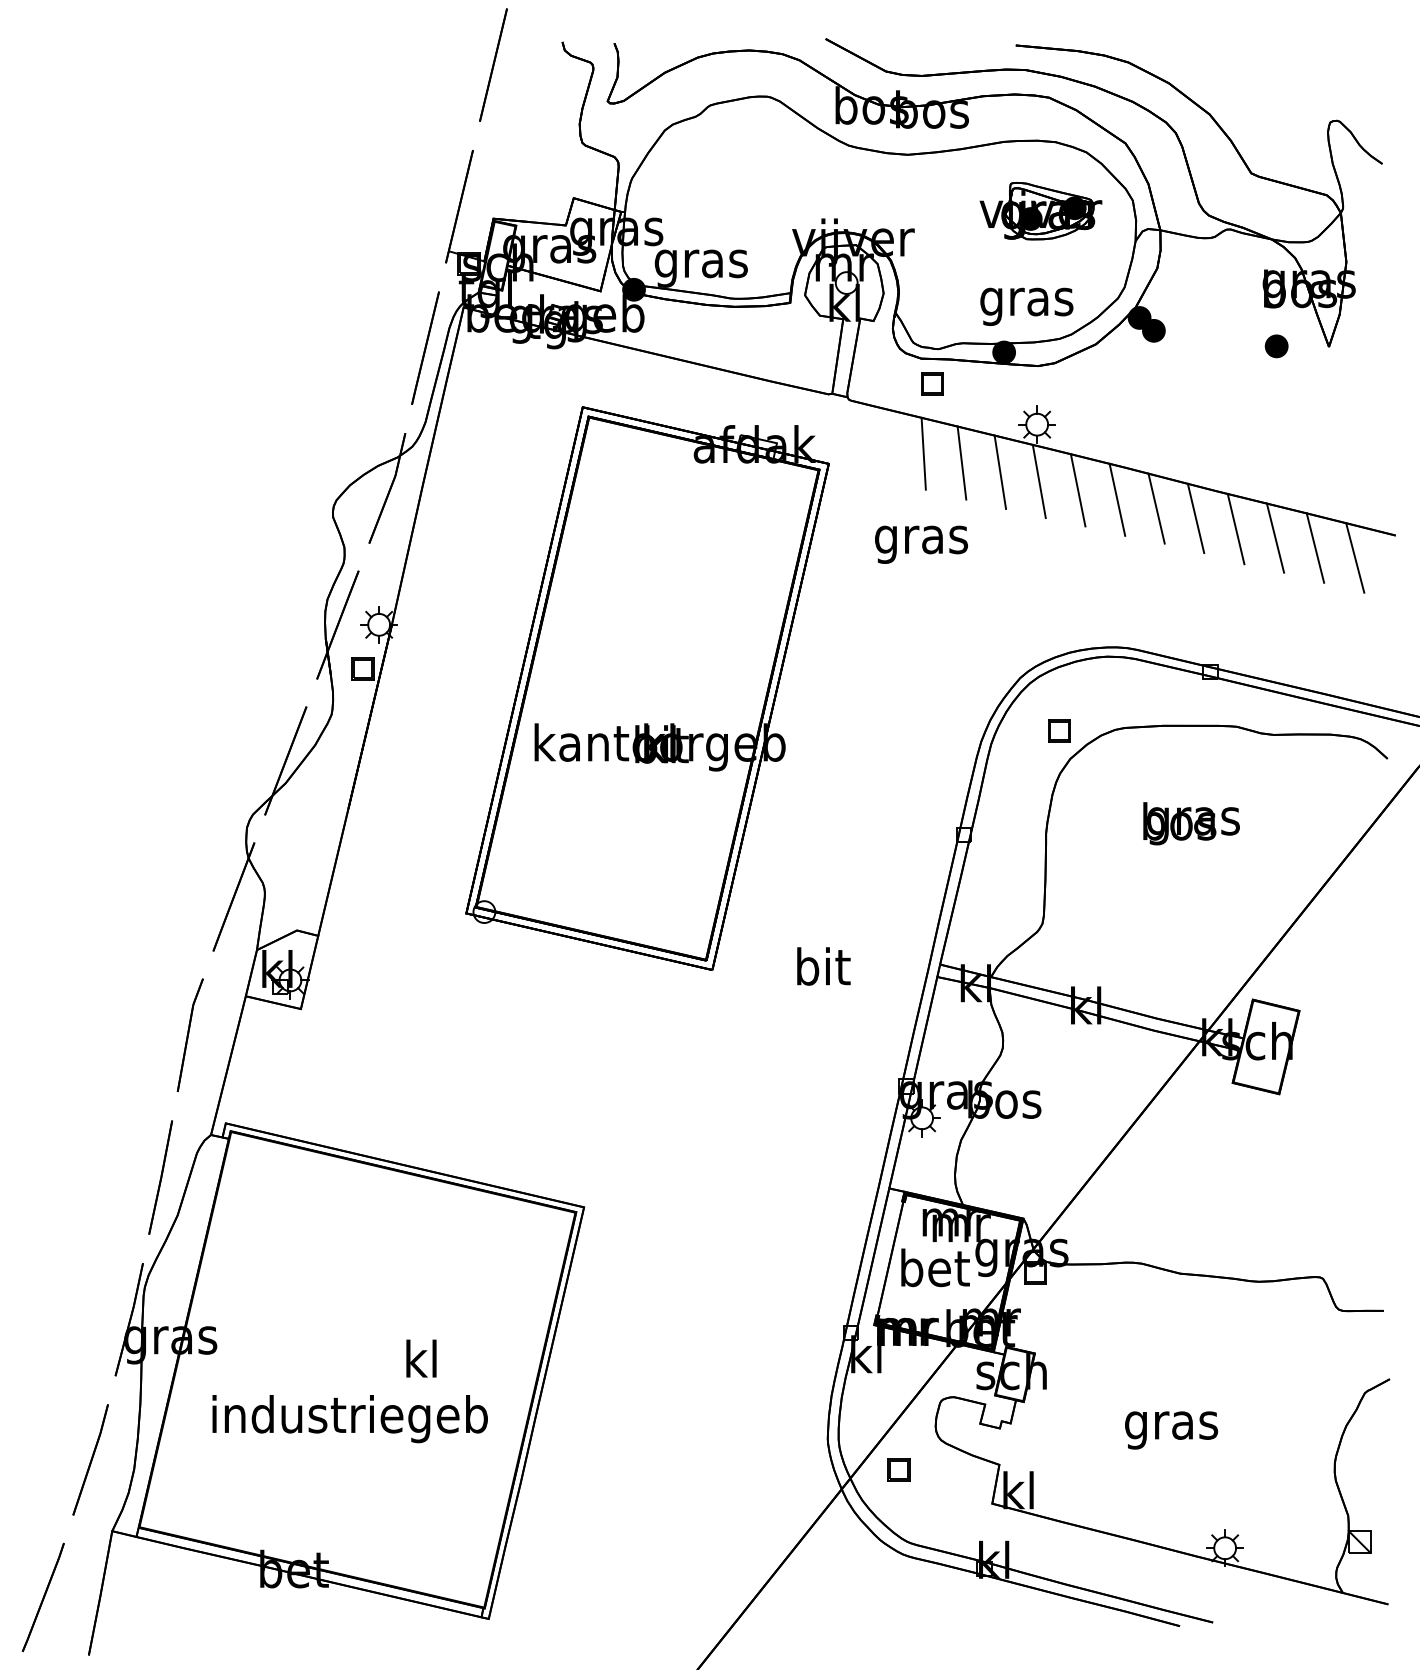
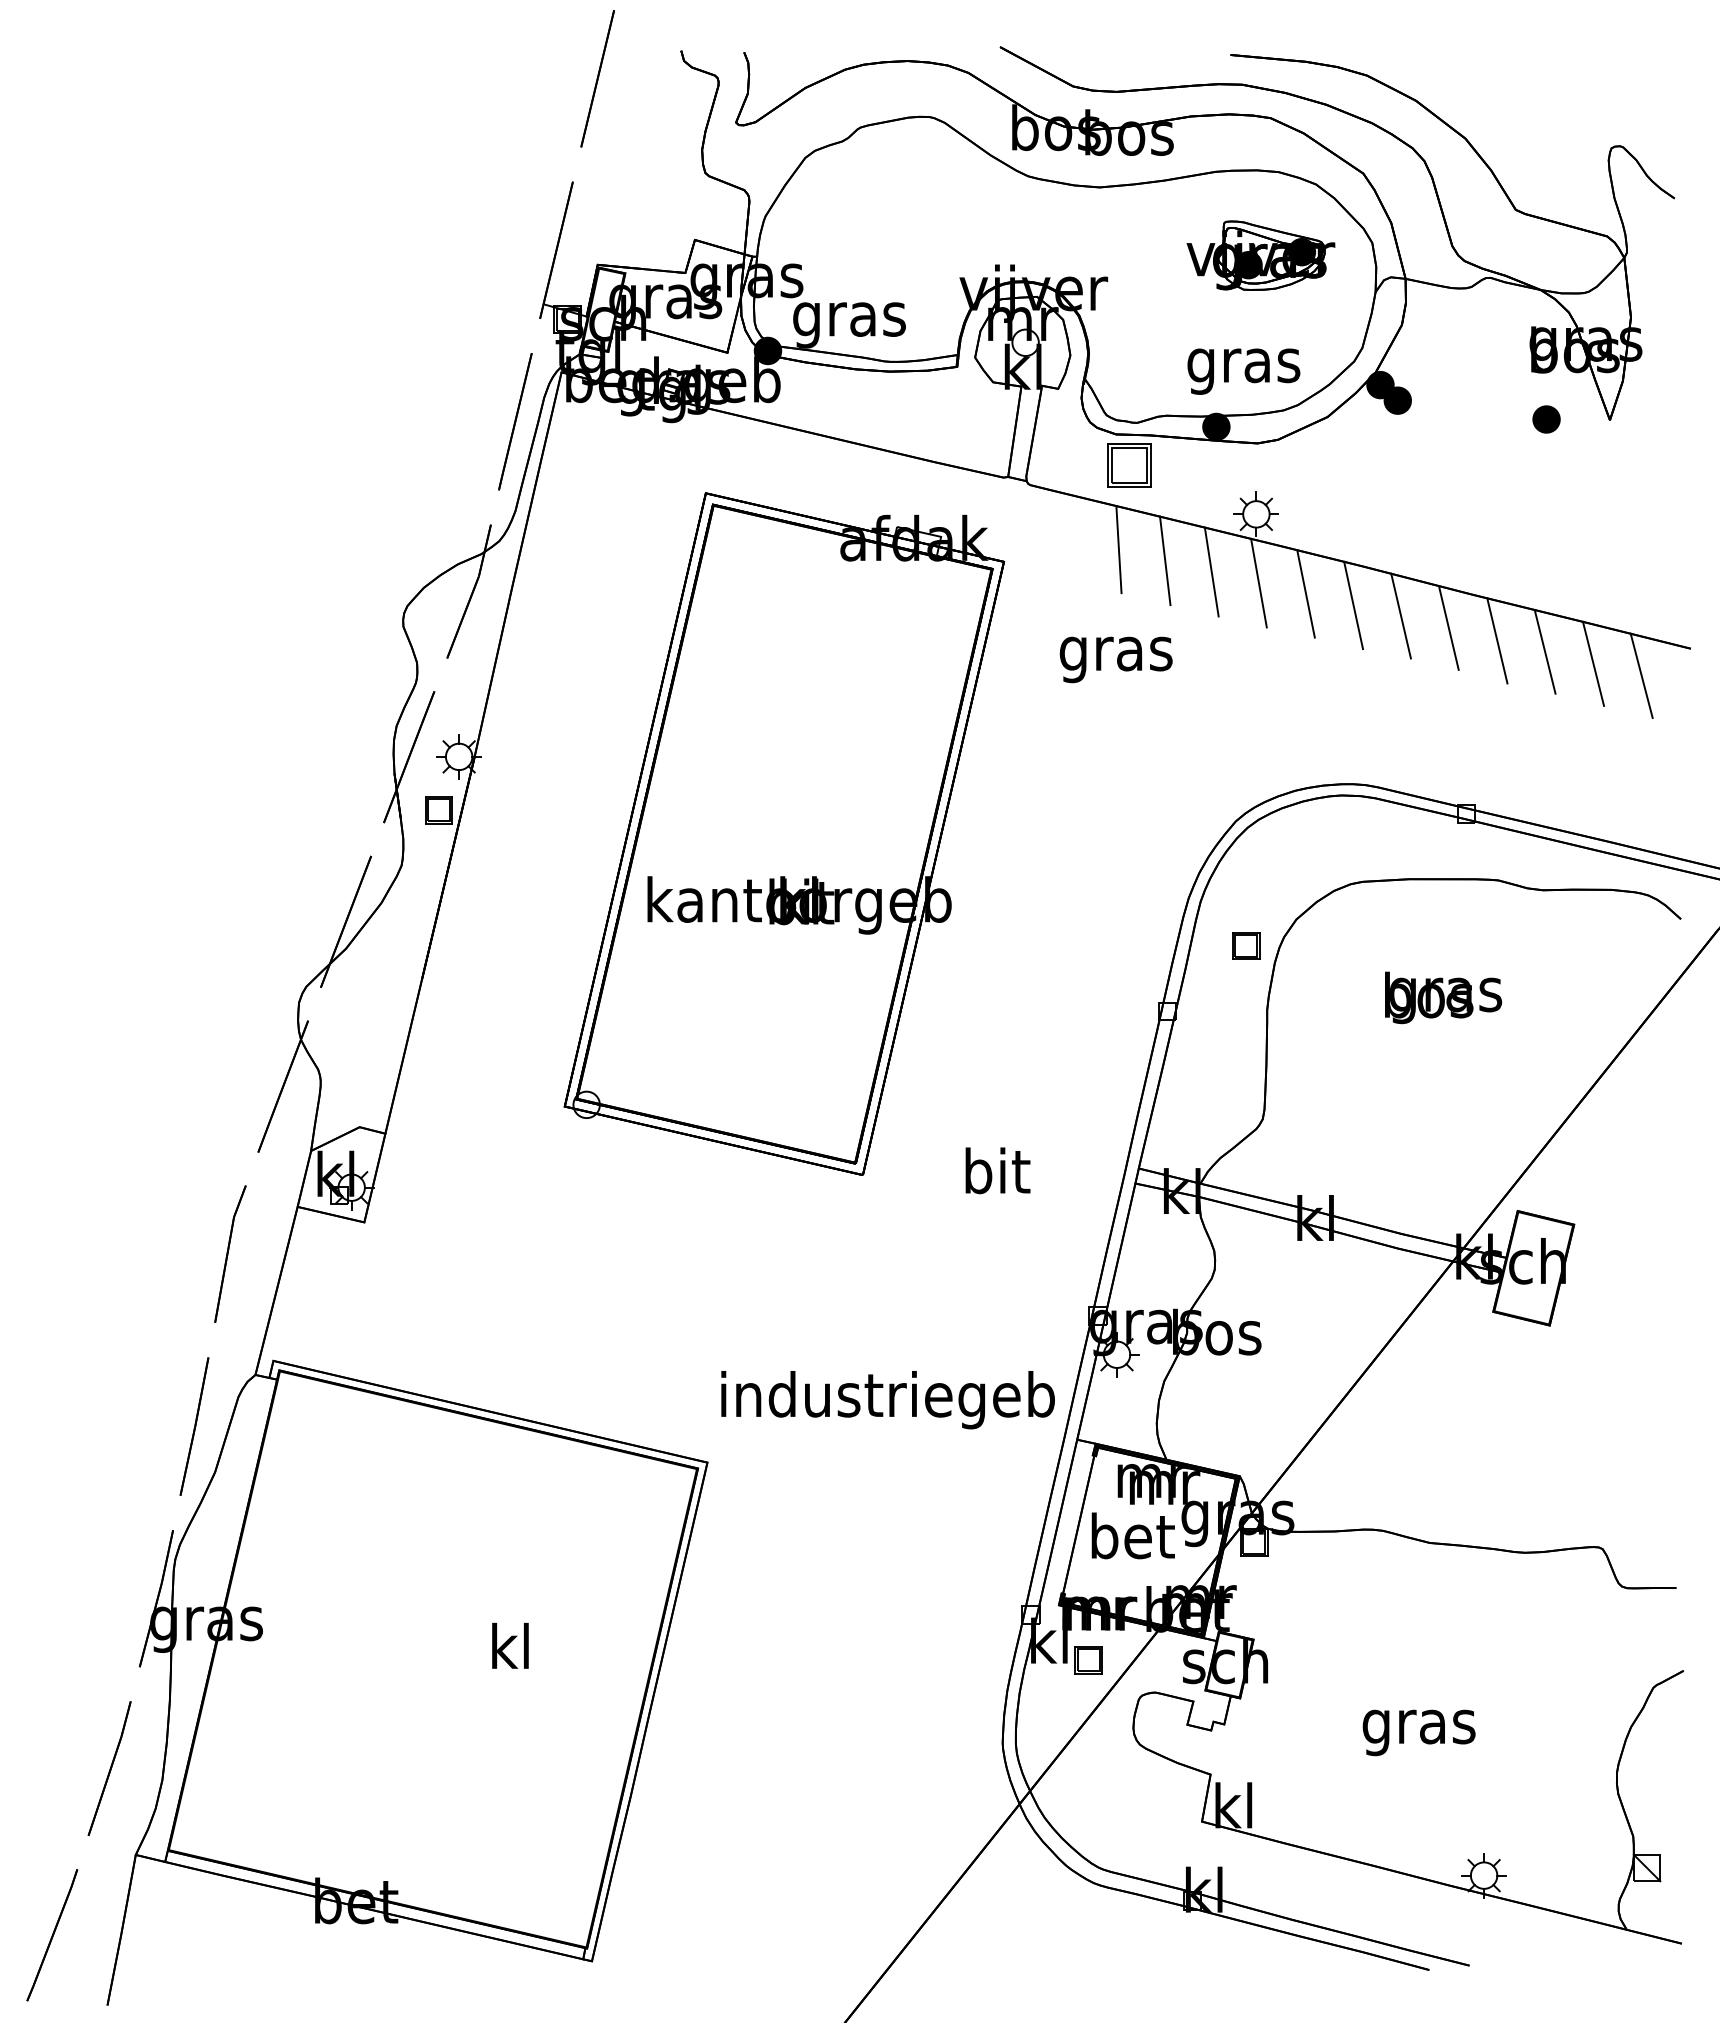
part: (932, 384) -> (1129, 465), size x1.6
part: (1059, 730) -> (1246, 945), moved
text: (349, 1419) -> (887, 1400), moved
part: (898, 1469) -> (1088, 1660), moved

